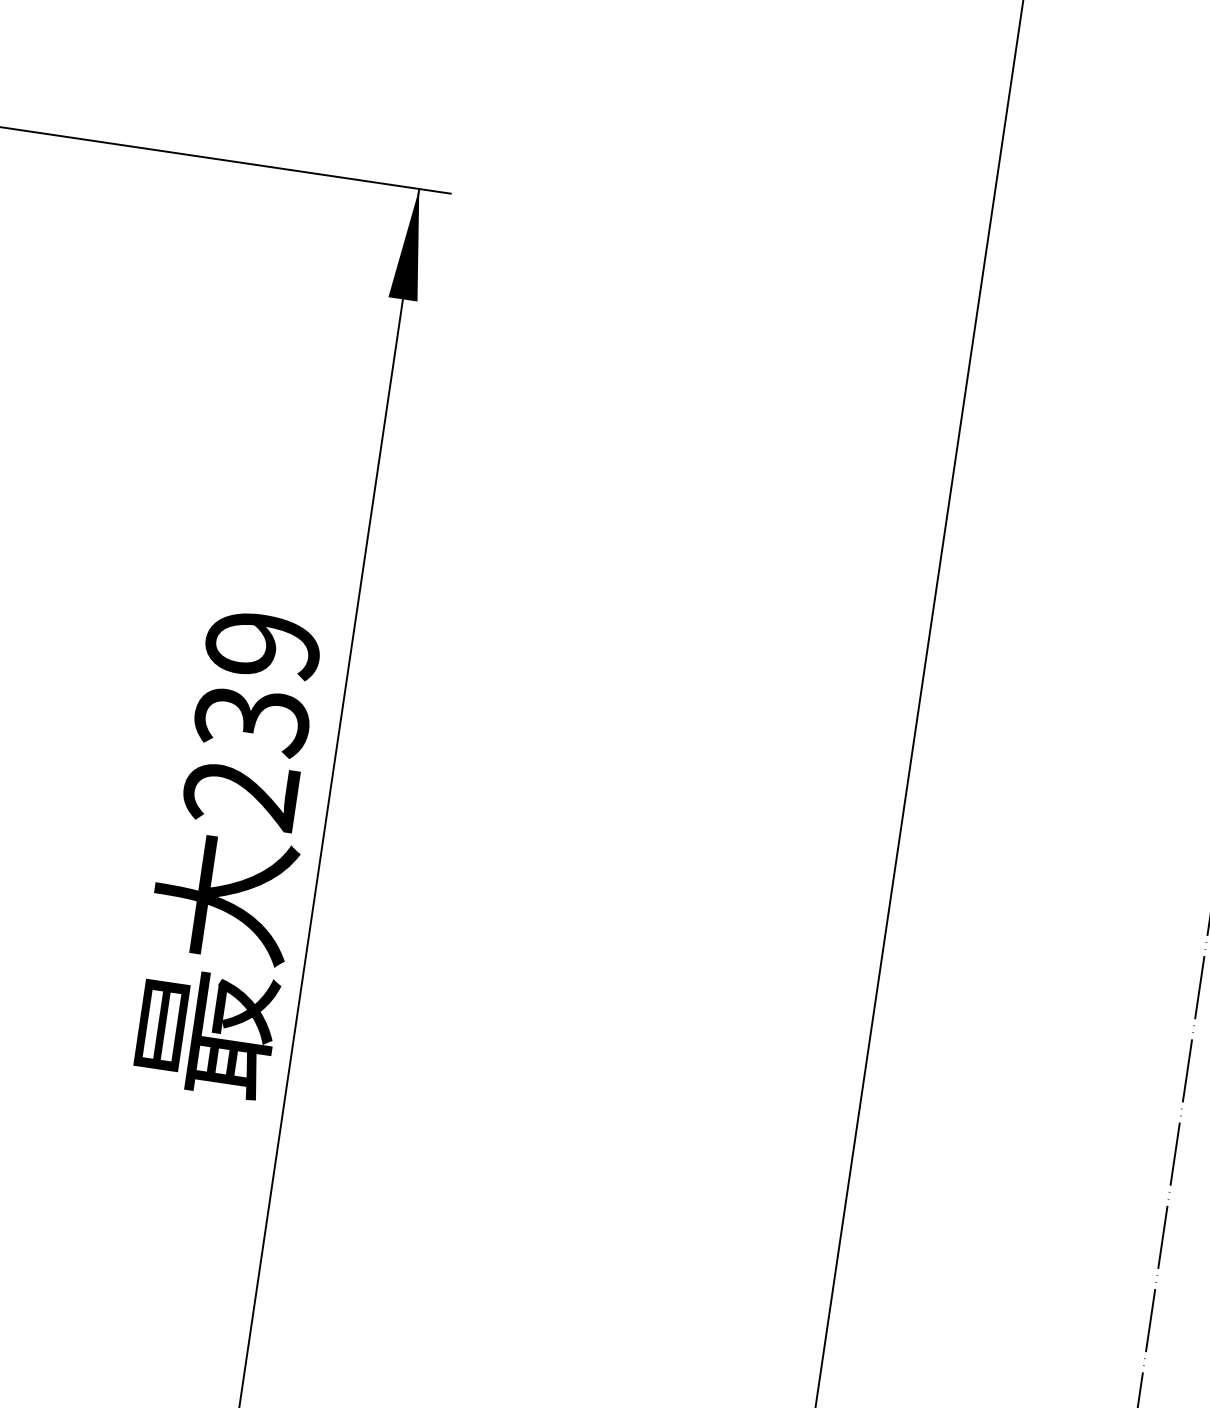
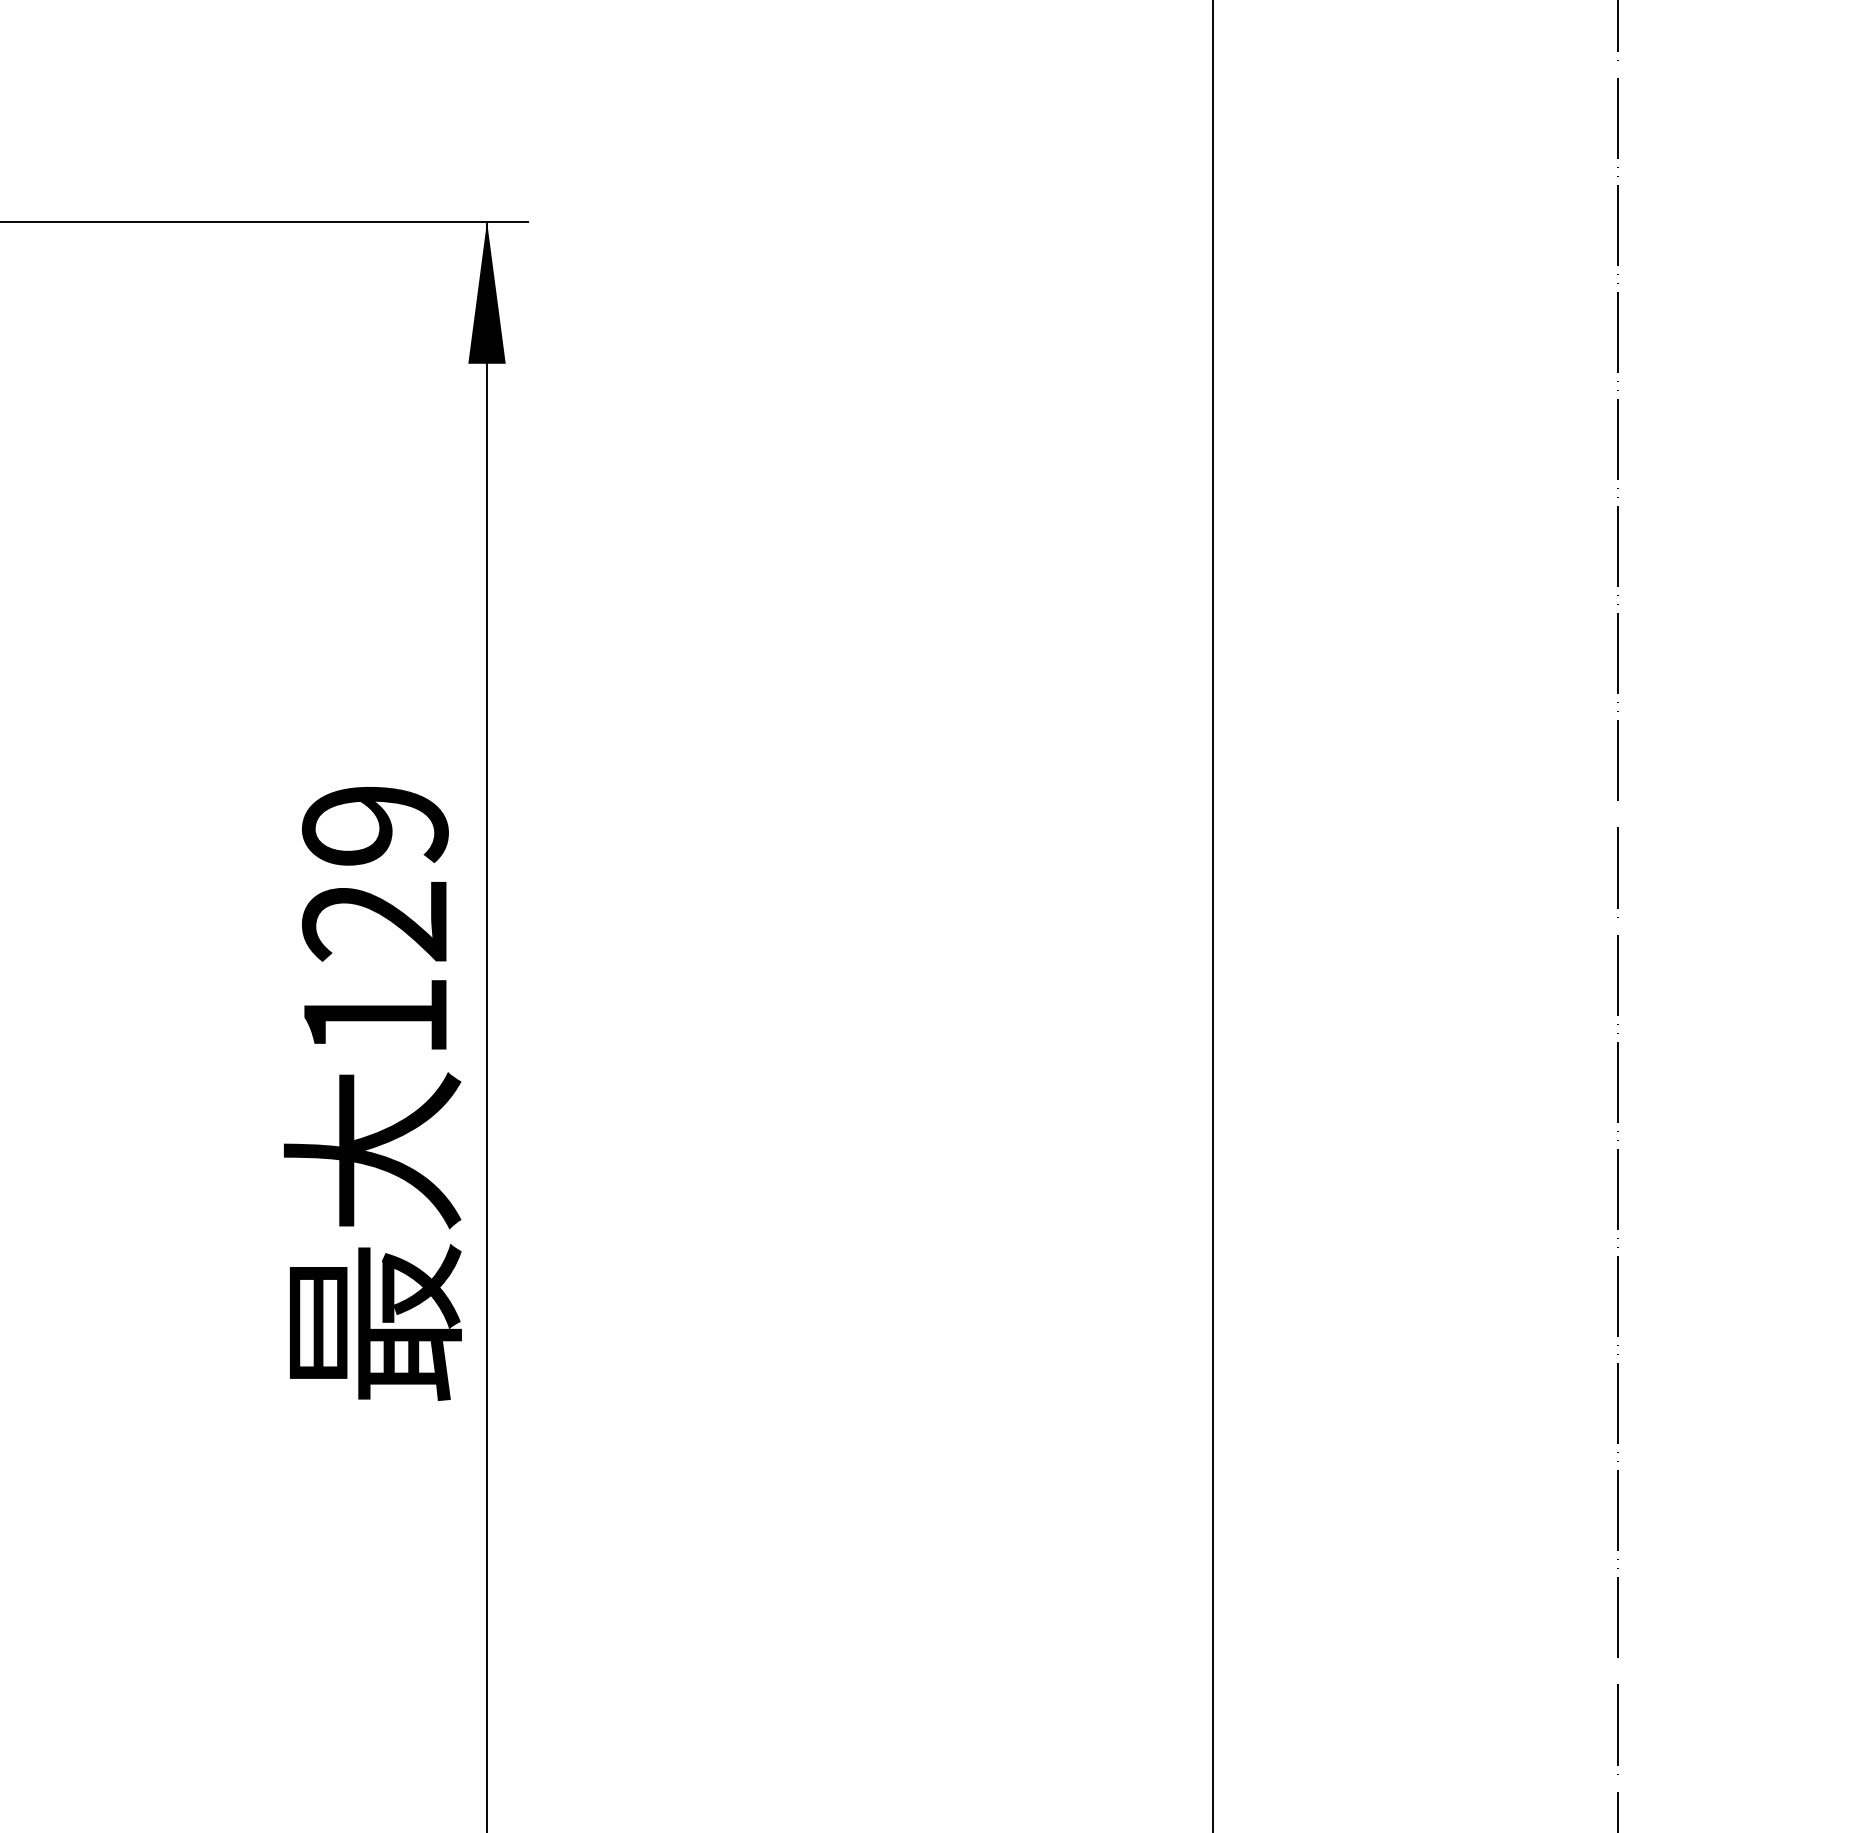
text: (246, 757) -> (375, 969), 239 -> 129

